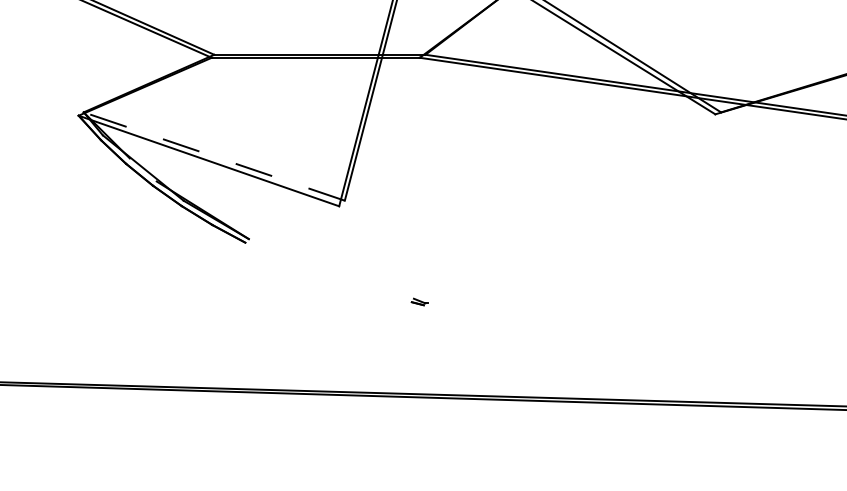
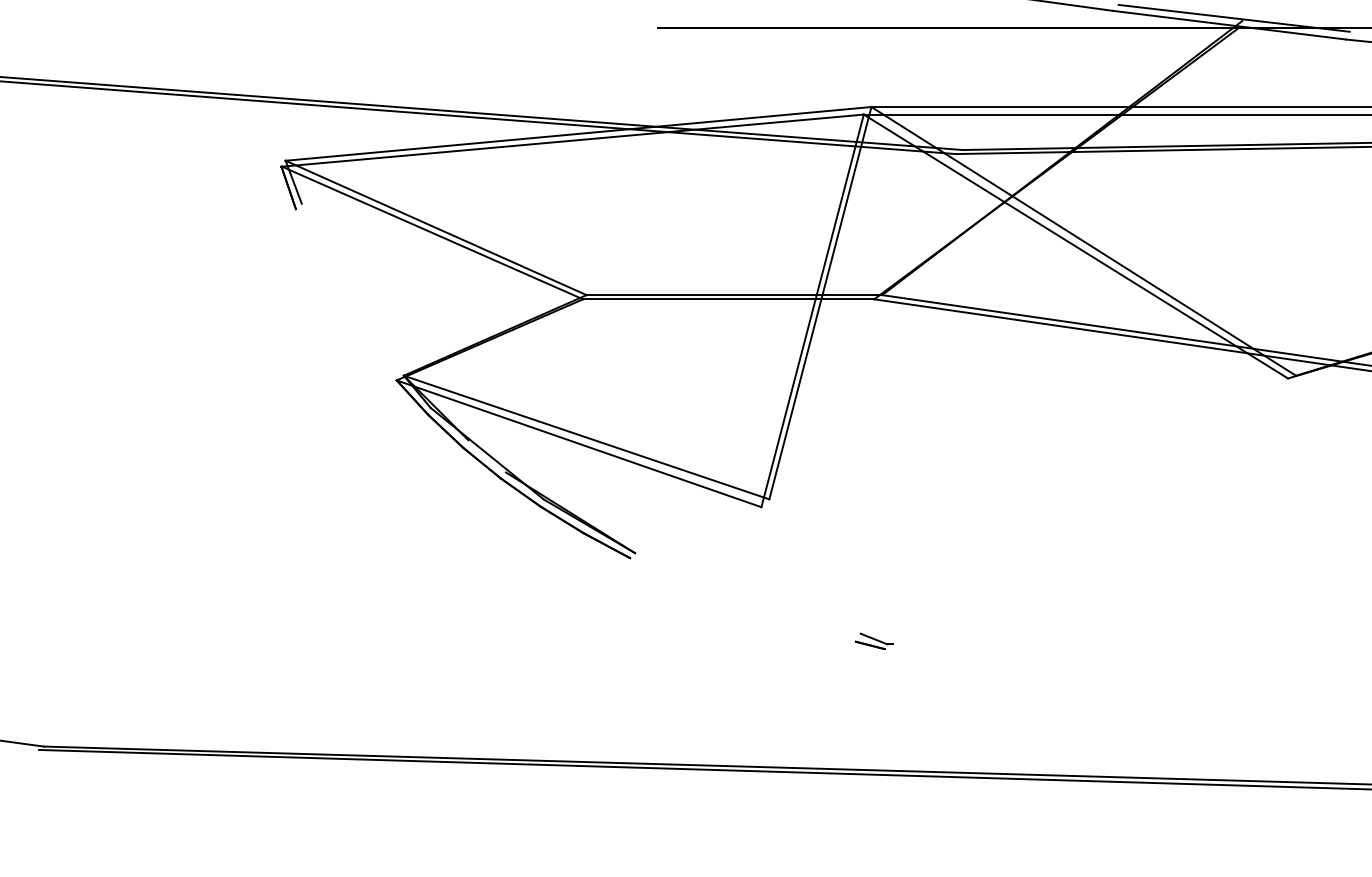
line: (214, 156) -> (586, 437), dashed -> solid
part: (419, 301) -> (873, 640), size x1.67

